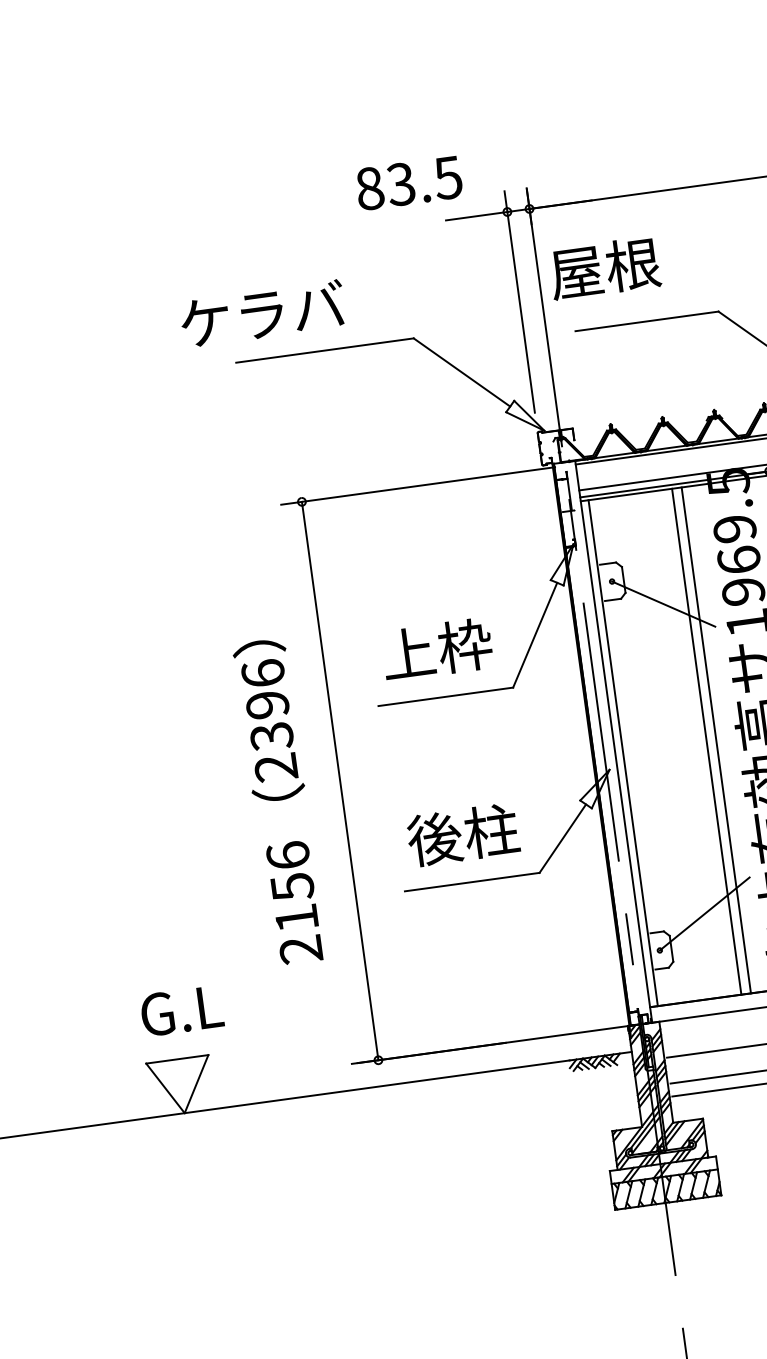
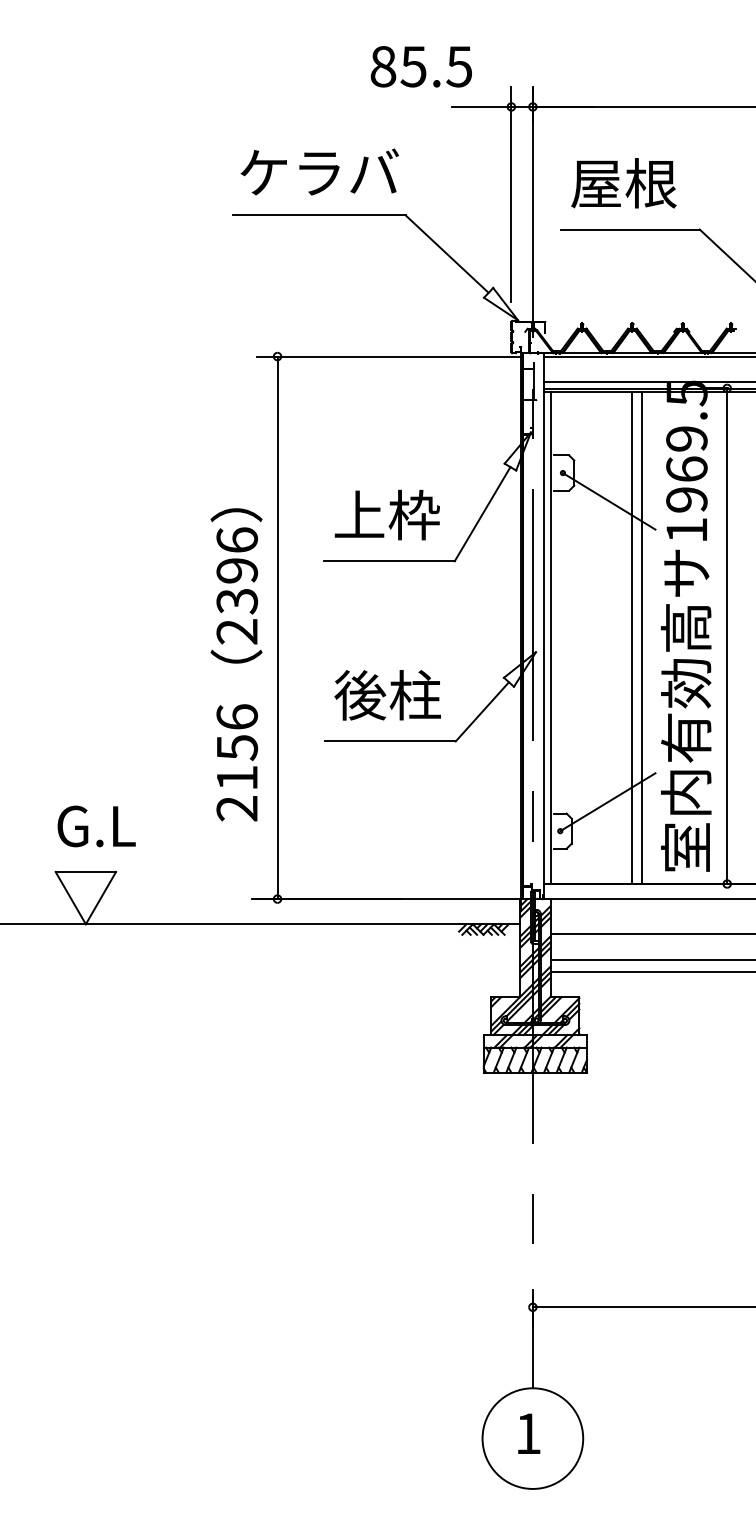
text: (400, 184) -> (413, 66), 83.5 -> 85.5
text: (604, 268) -> (623, 183), moved
text: (262, 313) -> (319, 171), moved
text: (280, 801) -> (236, 664), moved

